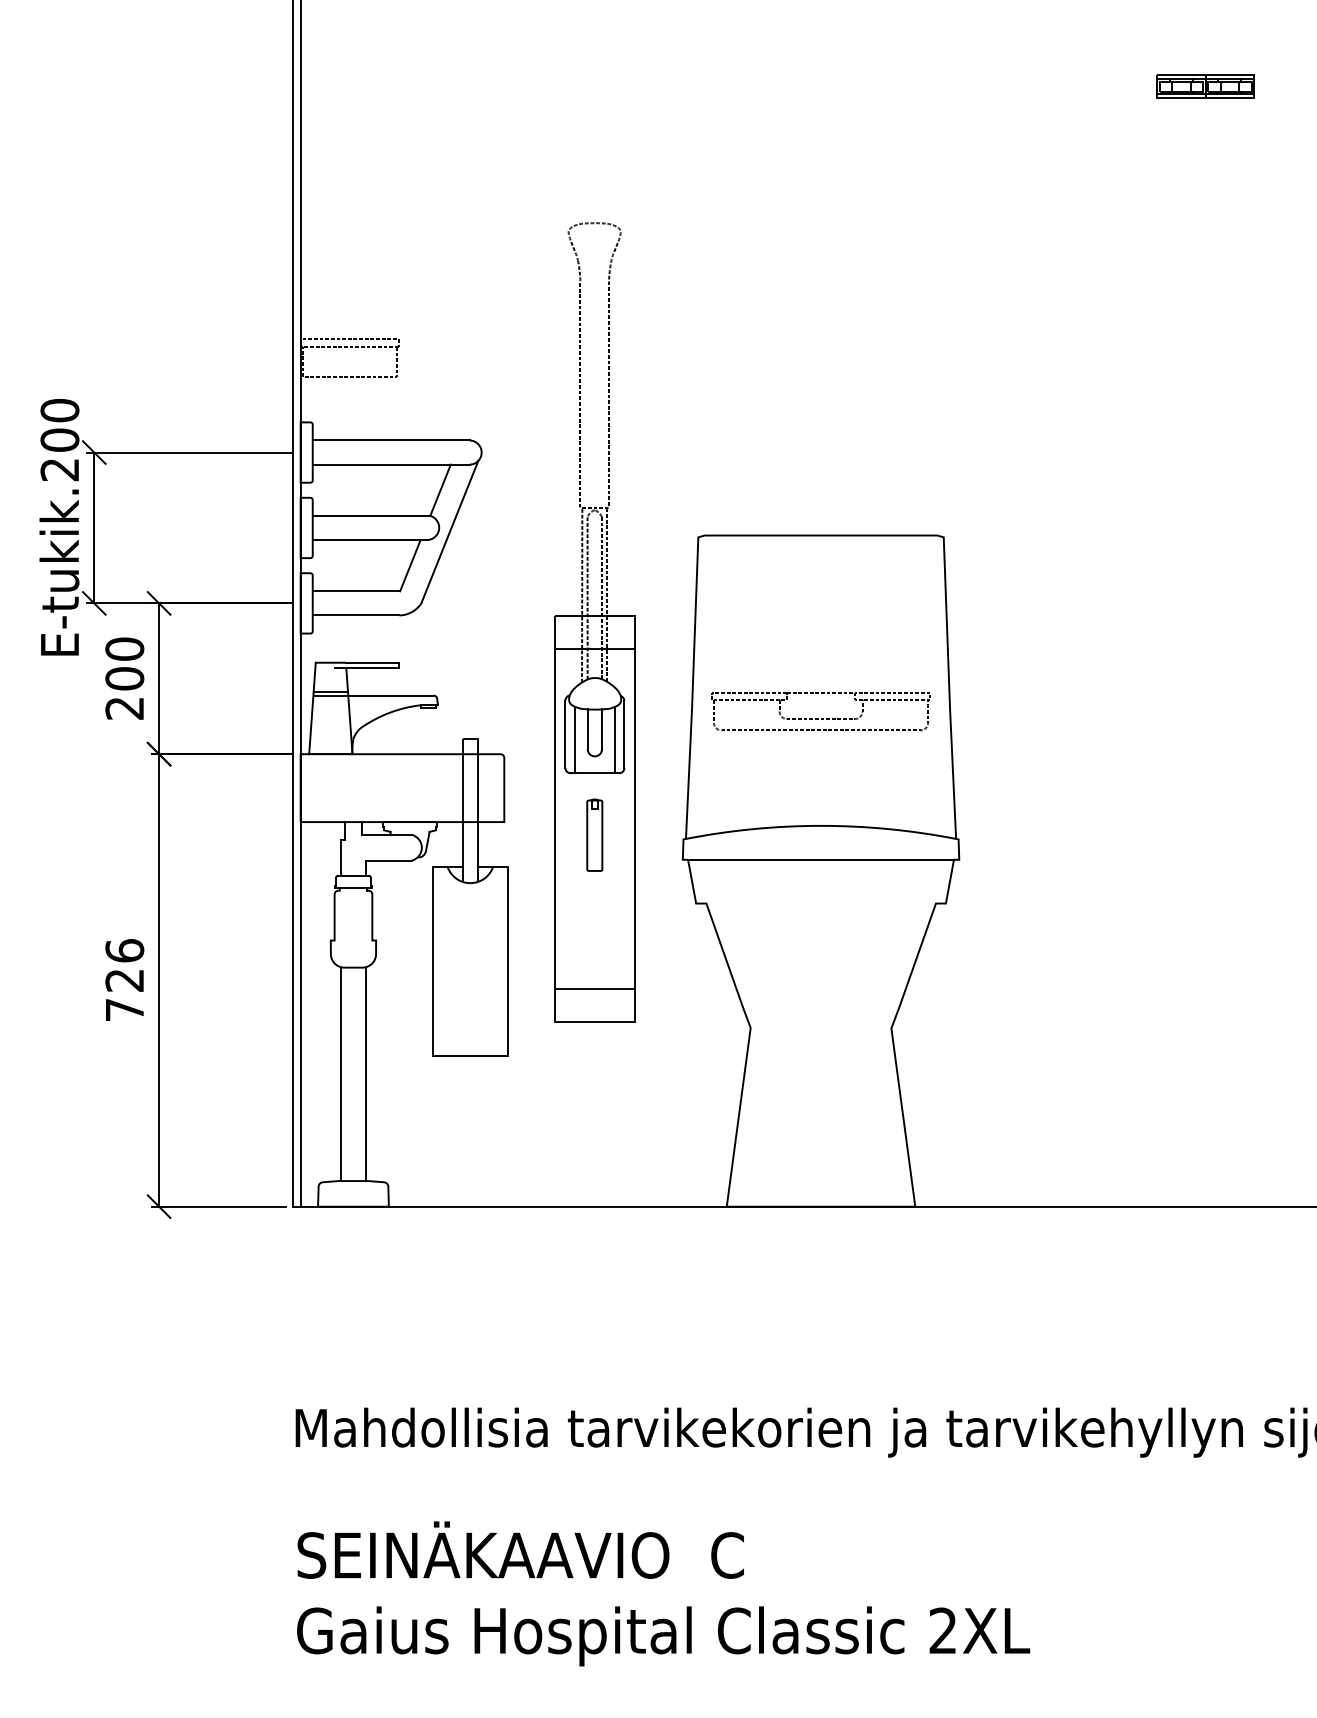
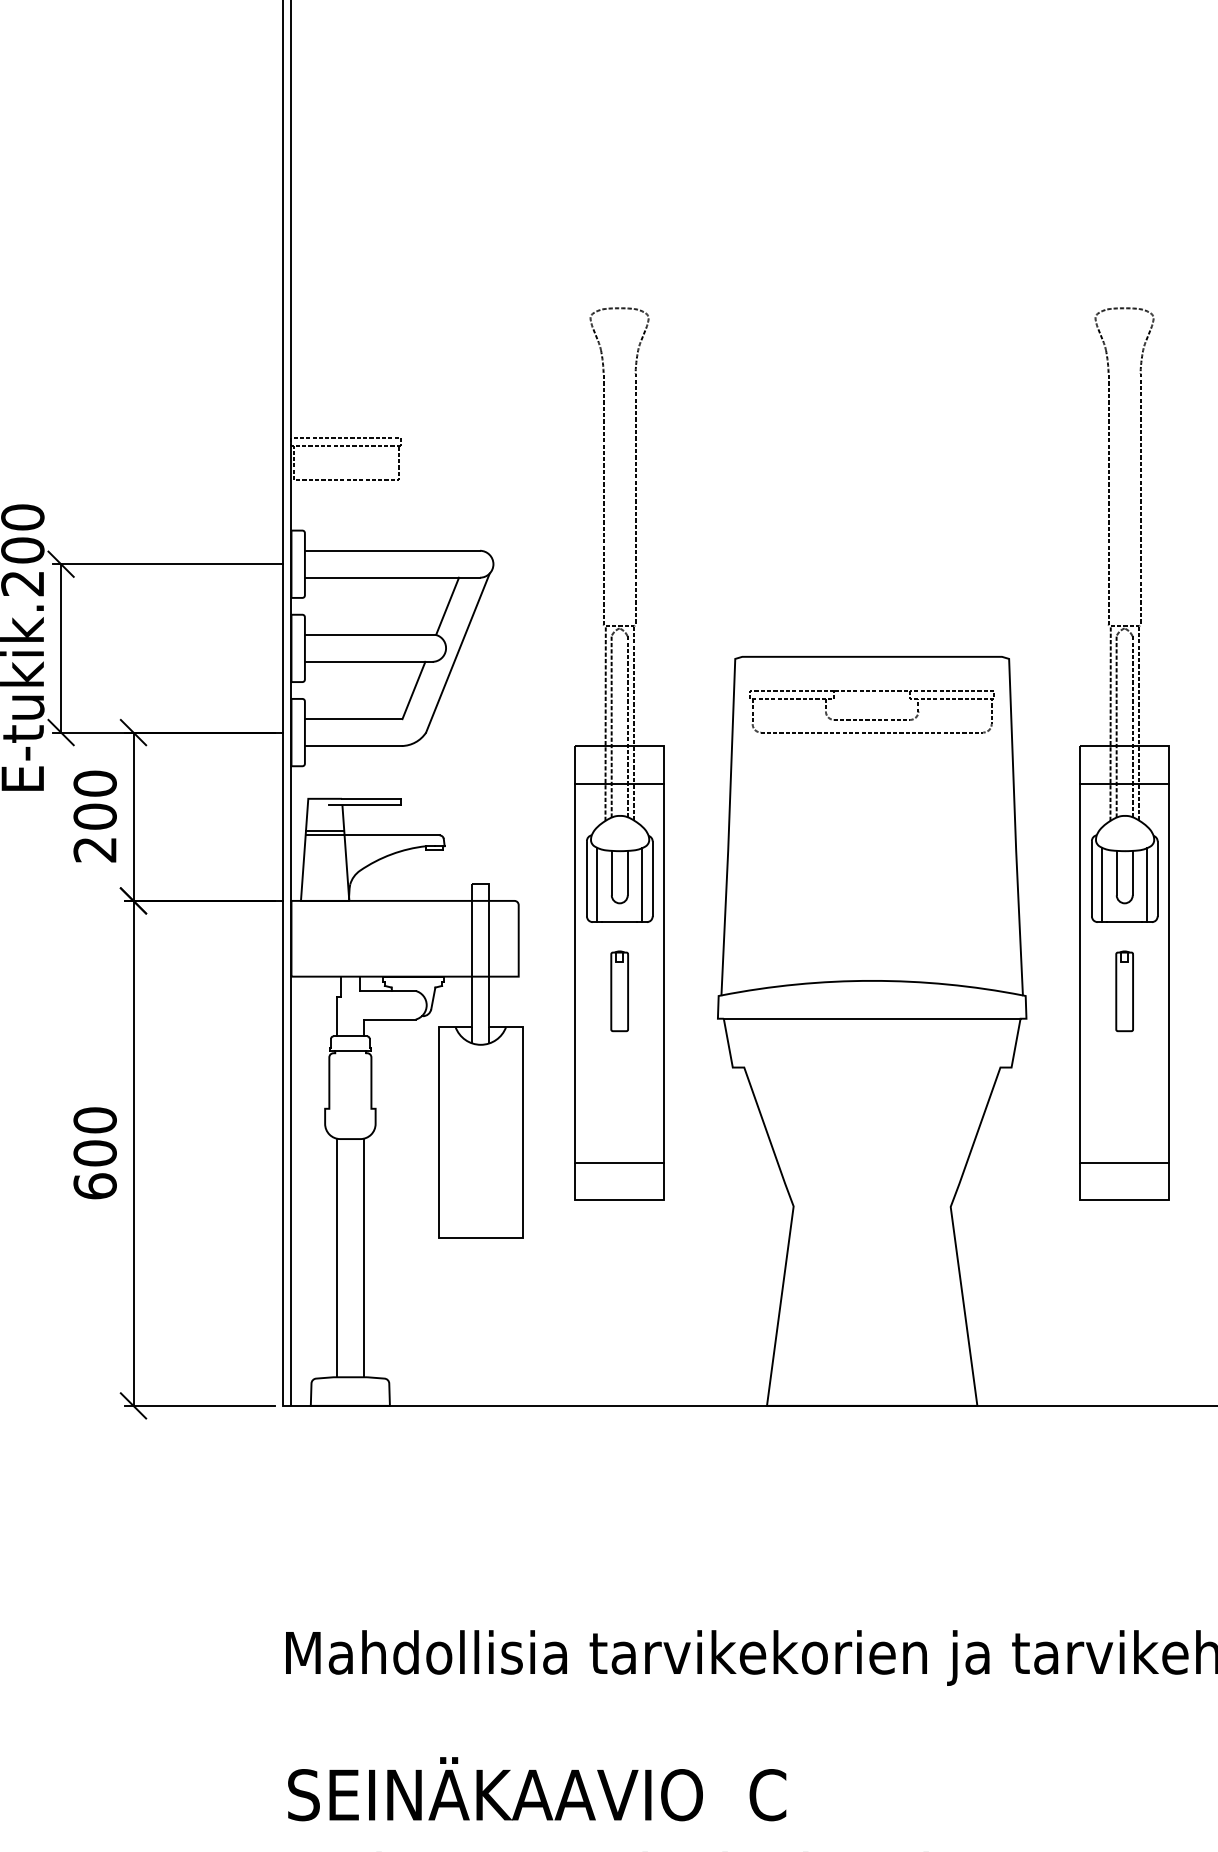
part: (1046, 622) -> (1123, 753), added
part: (821, 718) -> (872, 719), moved
text: (124, 980) -> (94, 1153), 726 -> 600

